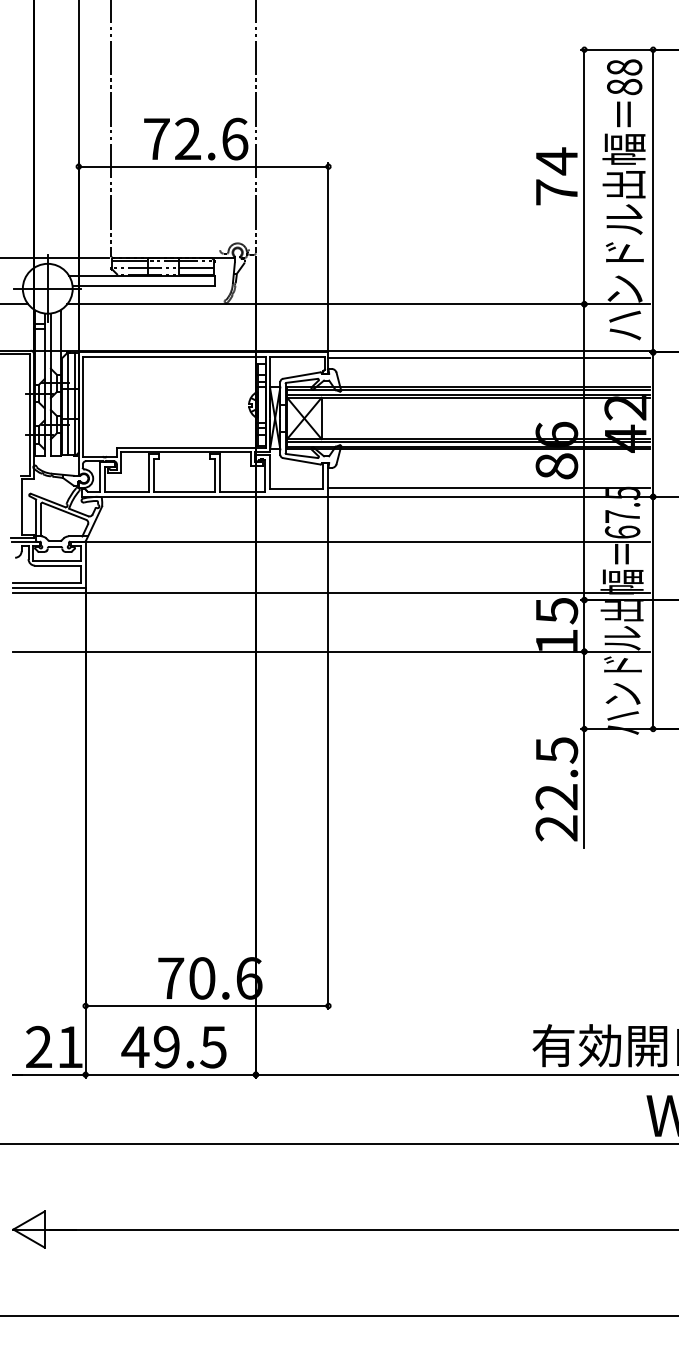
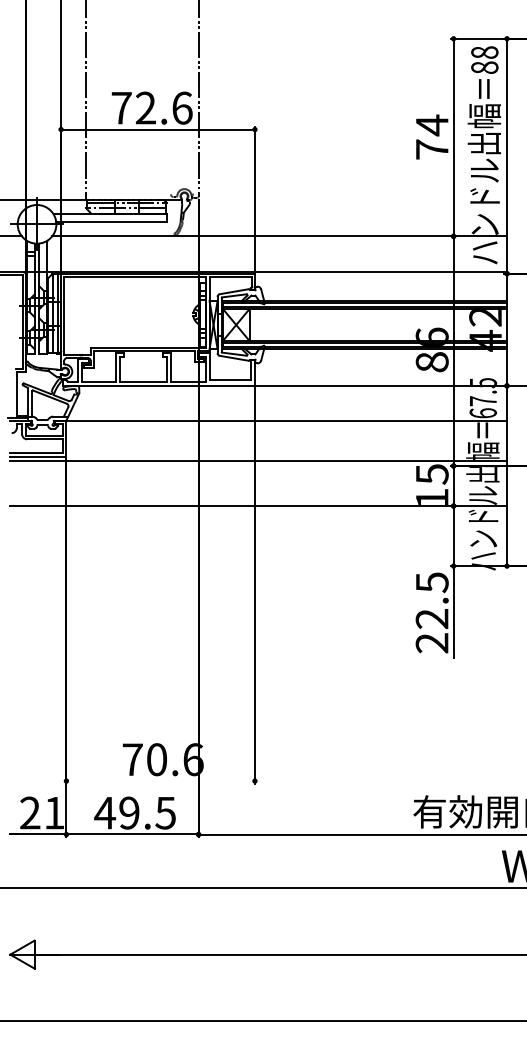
line: (488, 357) -> (379, 277), removed
line: (488, 488) -> (379, 379), removed
line: (206, 1006) -> (160, 781), removed

